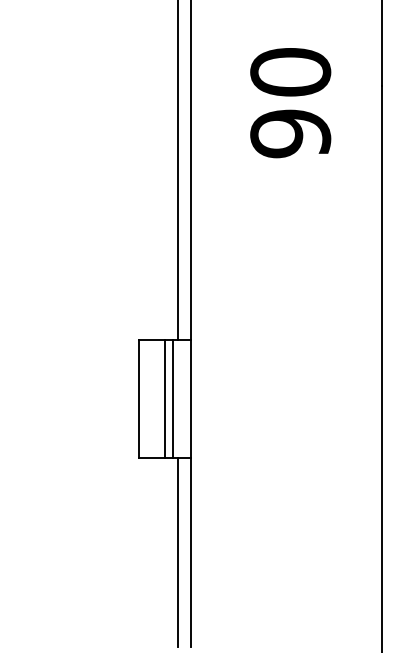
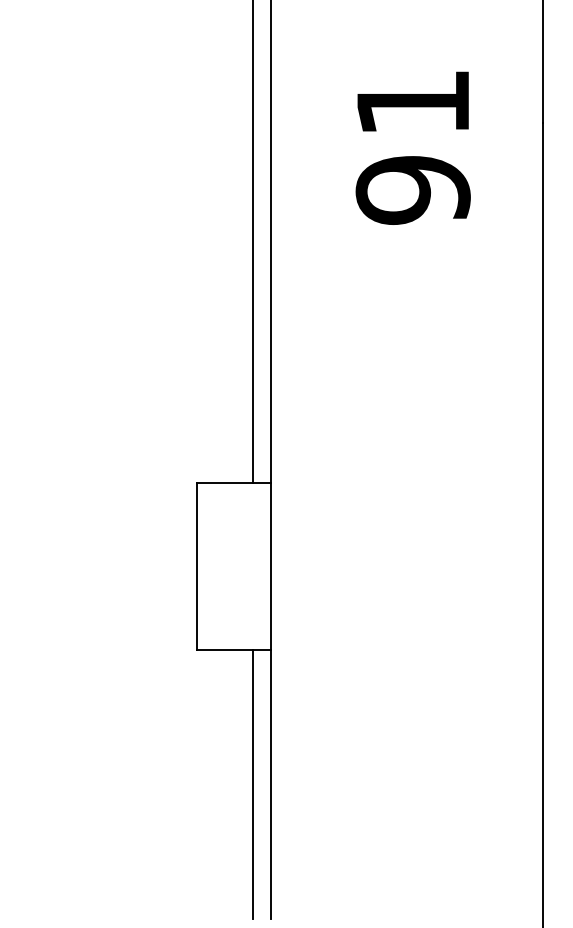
text: (290, 72) -> (412, 102), 90 -> 91
line: (164, 398) -> (234, 566), removed
line: (172, 398) -> (245, 566), removed

